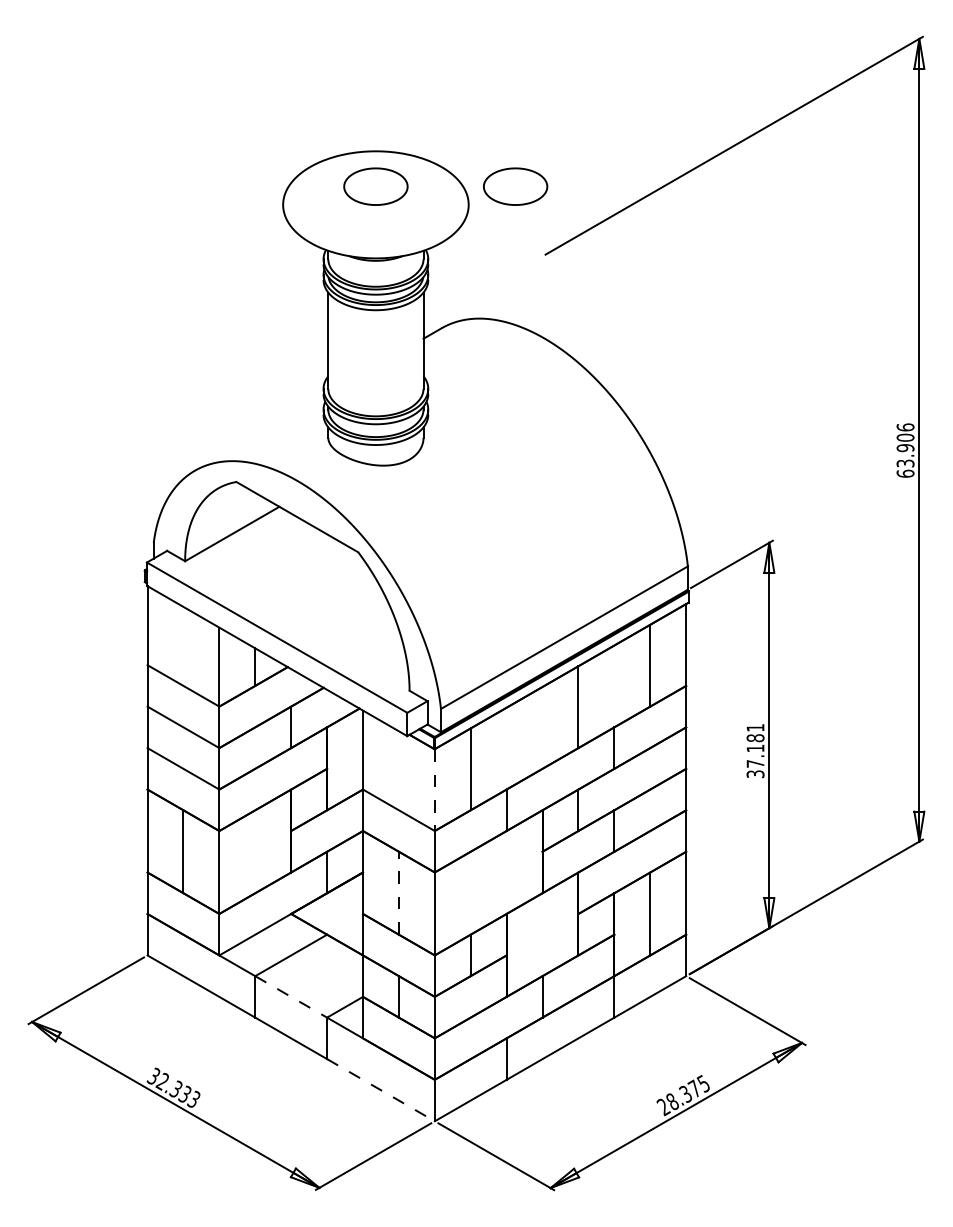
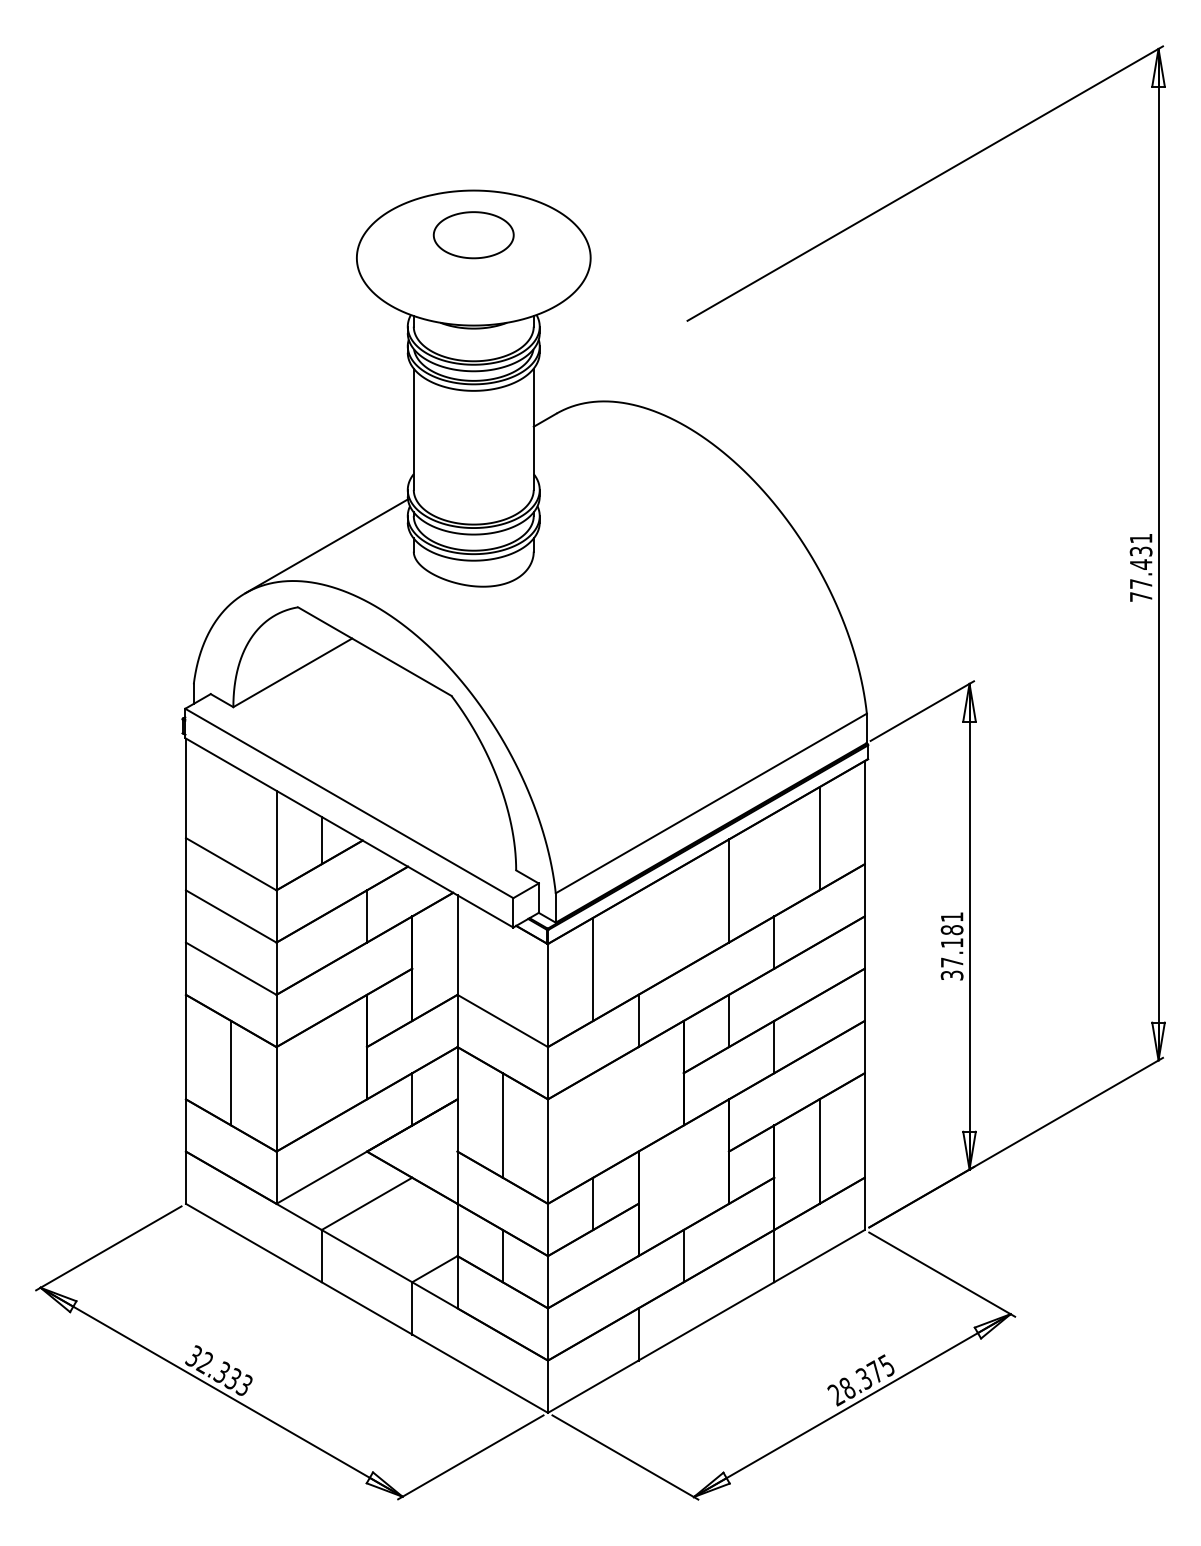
part: (515, 186) -> (649, 235), removed
line: (259, 433) -> (326, 546), added
text: (905, 450) -> (1140, 567), 63.906 -> 77.431
line: (435, 790) -> (548, 995), dashed -> solid
line: (398, 892) -> (502, 1124), dashed -> solid
line: (291, 997) -> (367, 1256), dashed -> solid
line: (381, 1090) -> (480, 1373), dashed -> solid

